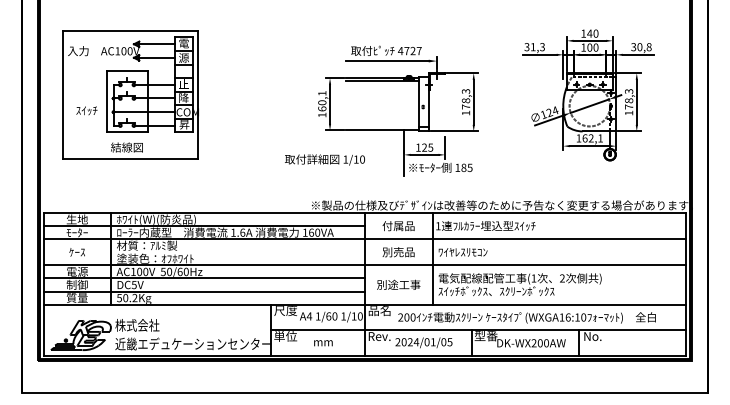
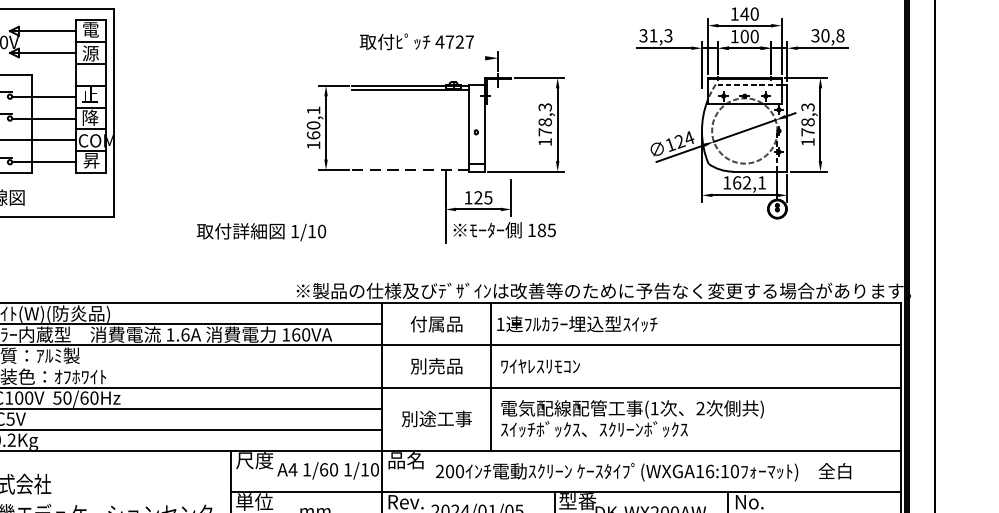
line: (387, 61) -> (418, 58), removed
line: (383, 130) -> (412, 170), solid -> dashed
text: (324, 159) -> (260, 231), moved

